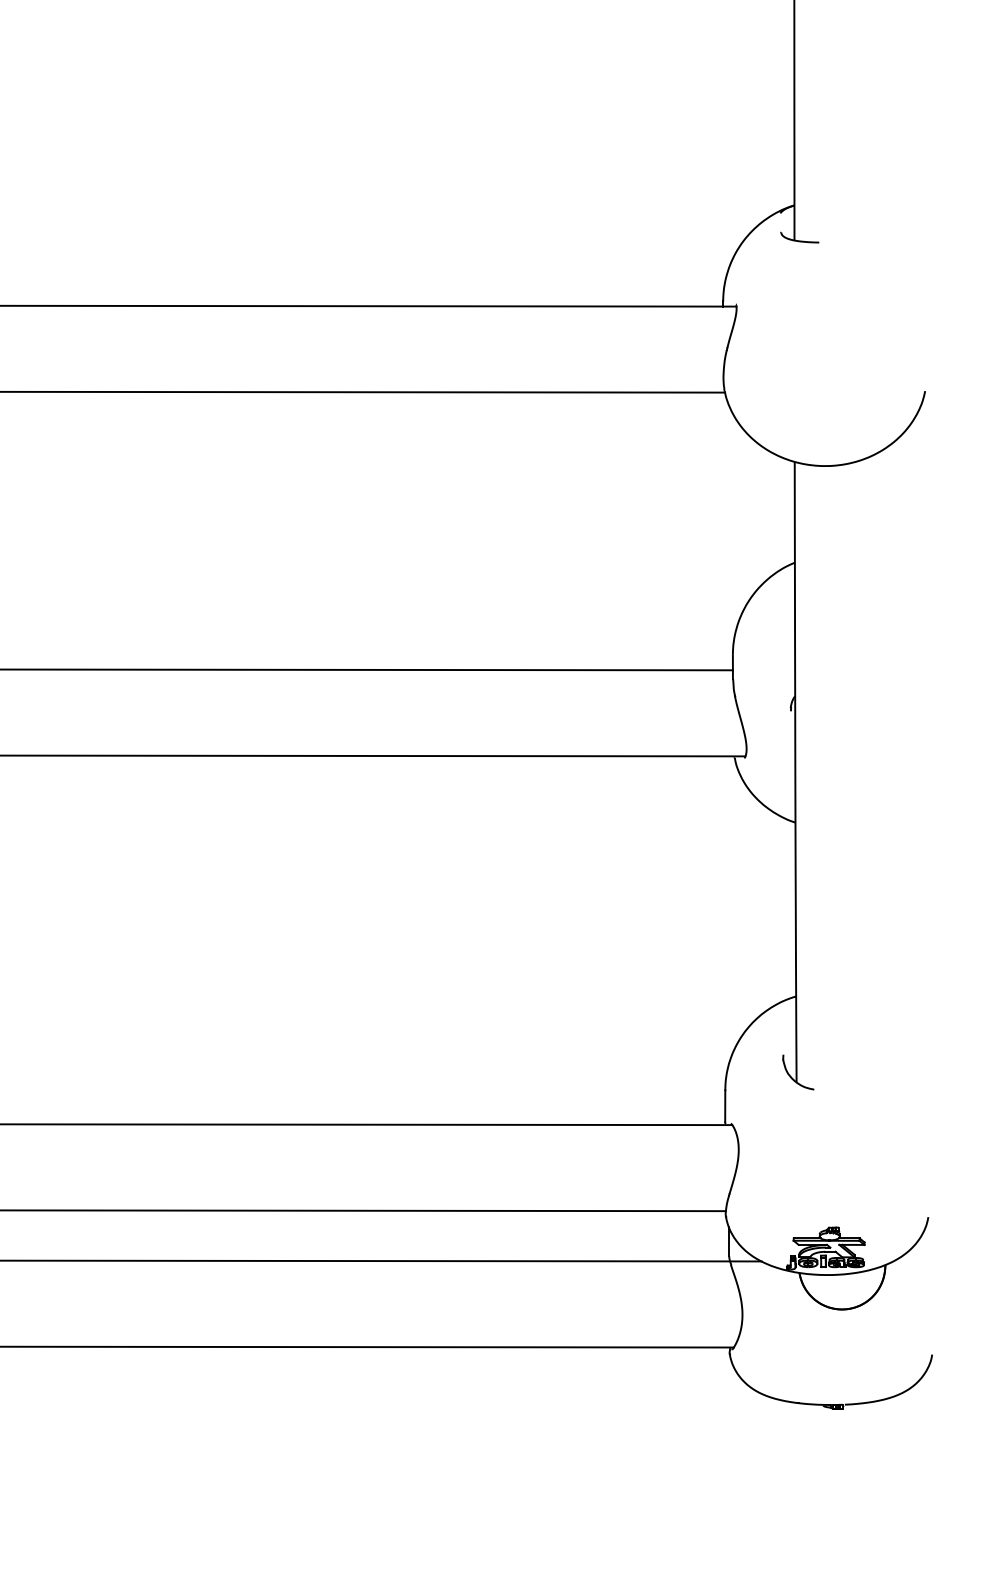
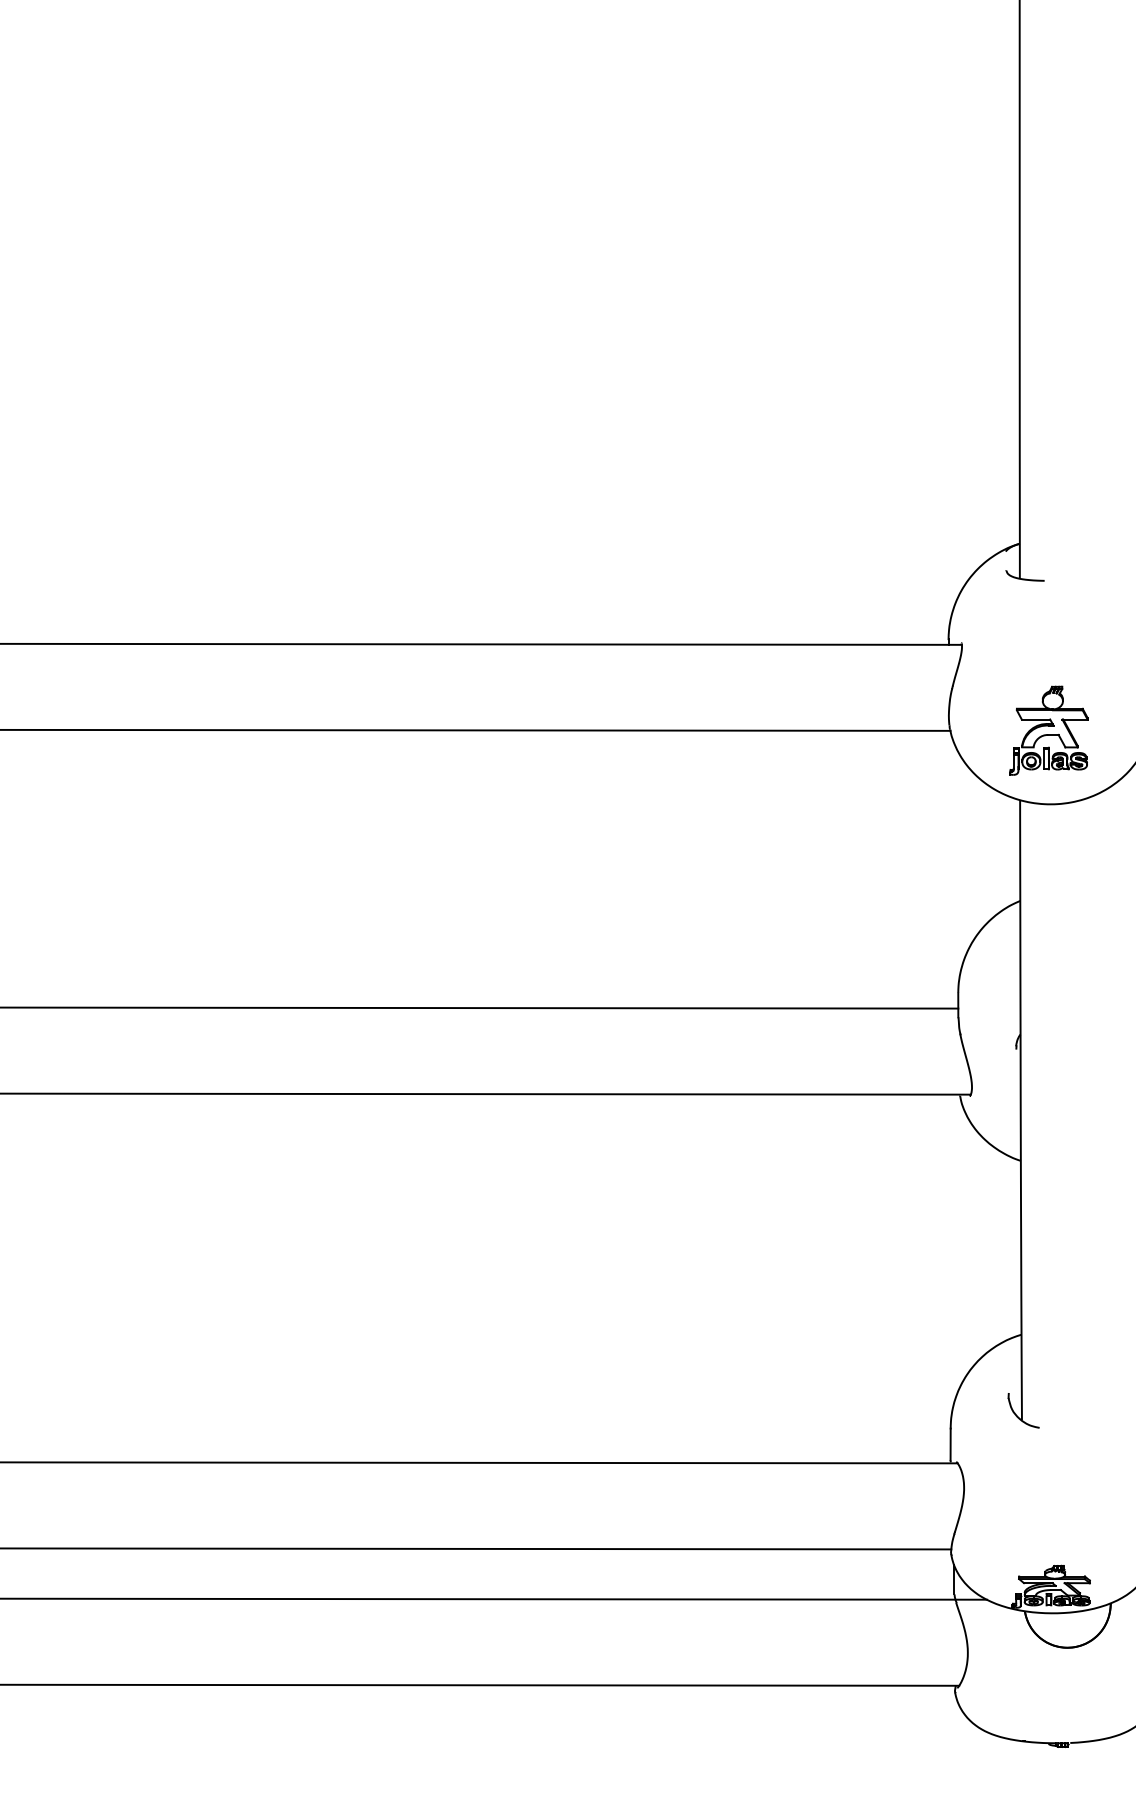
part: (823, 392) -> (1048, 730), added

